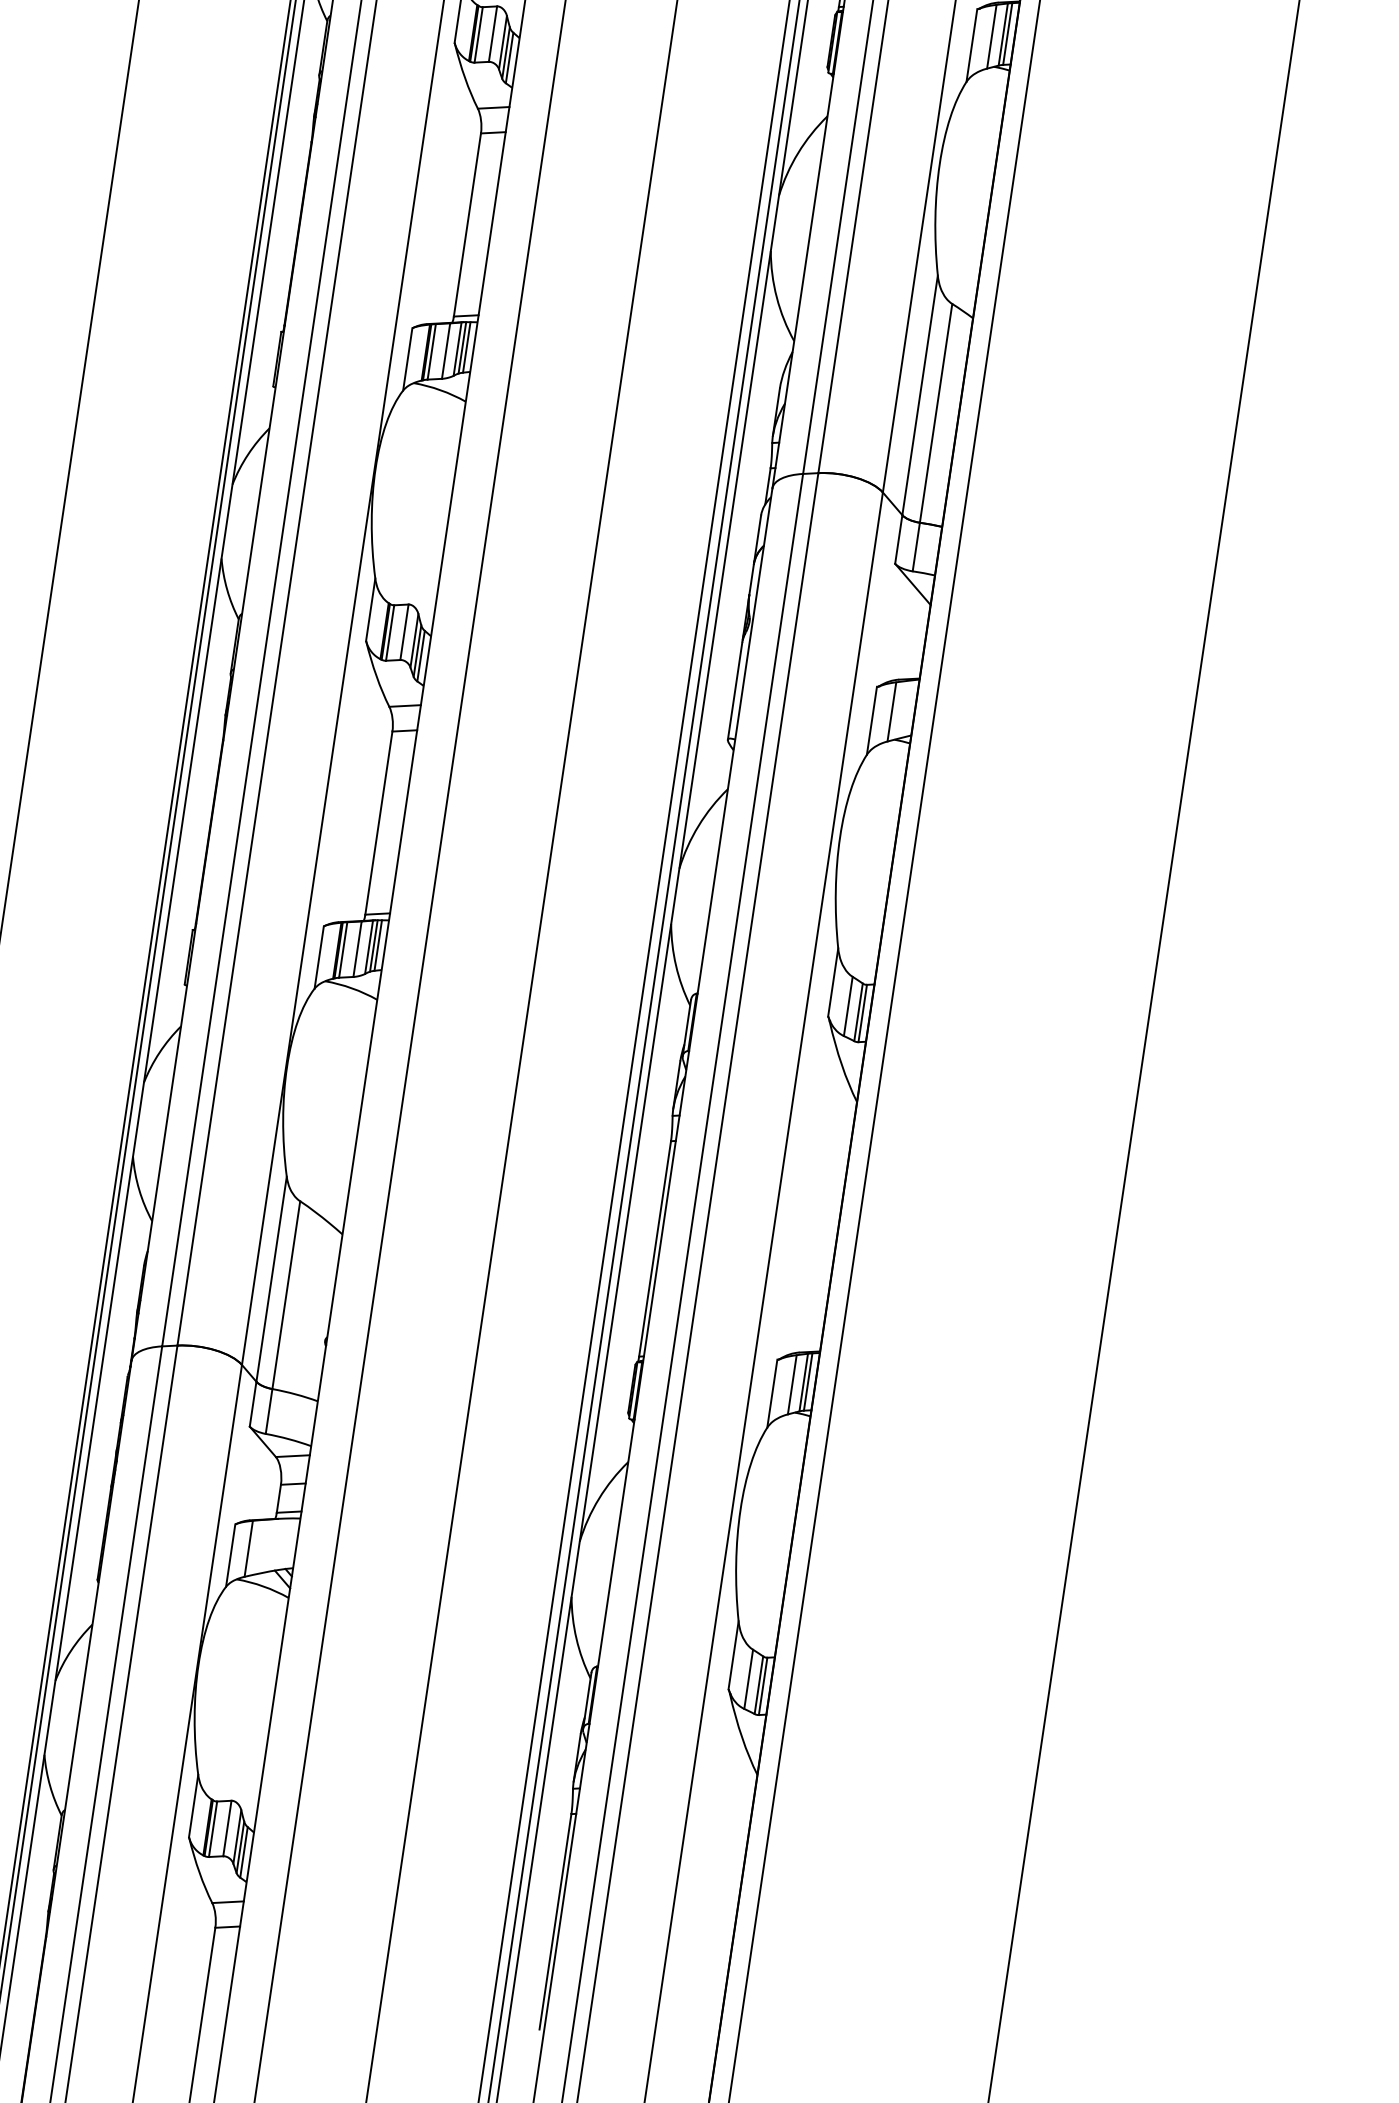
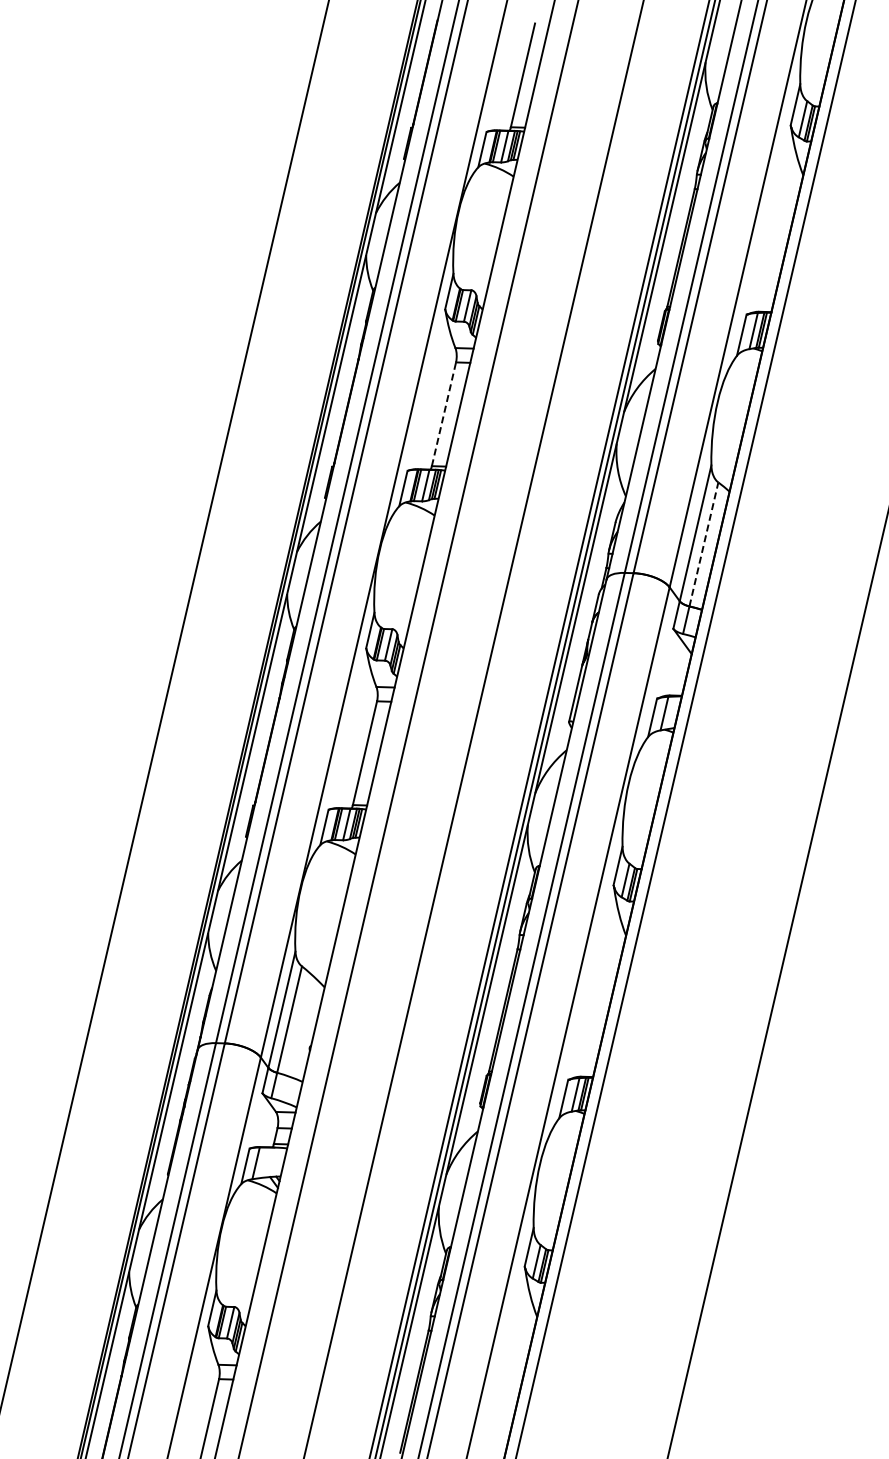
line: (468, 223) -> (444, 413), solid -> dashed
line: (935, 413) -> (703, 544), solid -> dashed

